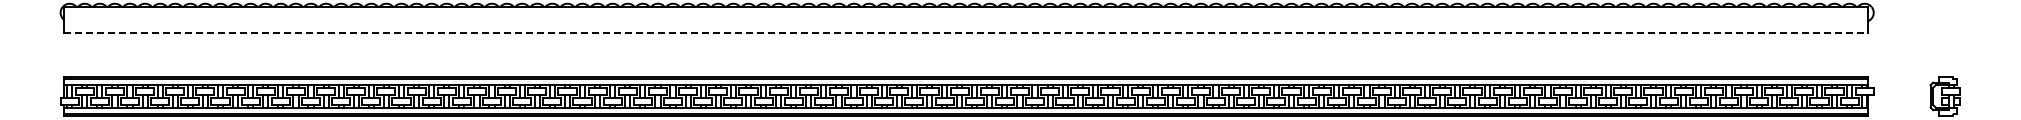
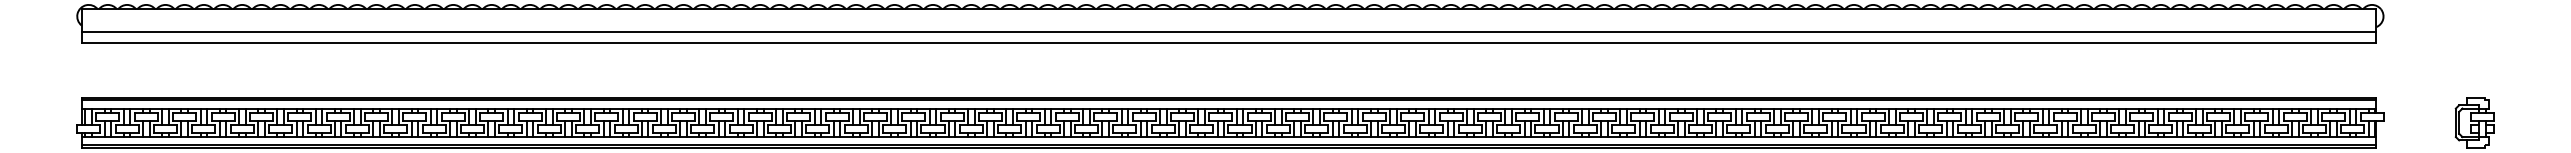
line: (966, 24) -> (1229, 31), added
line: (966, 33) -> (1229, 42), dashed -> solid

